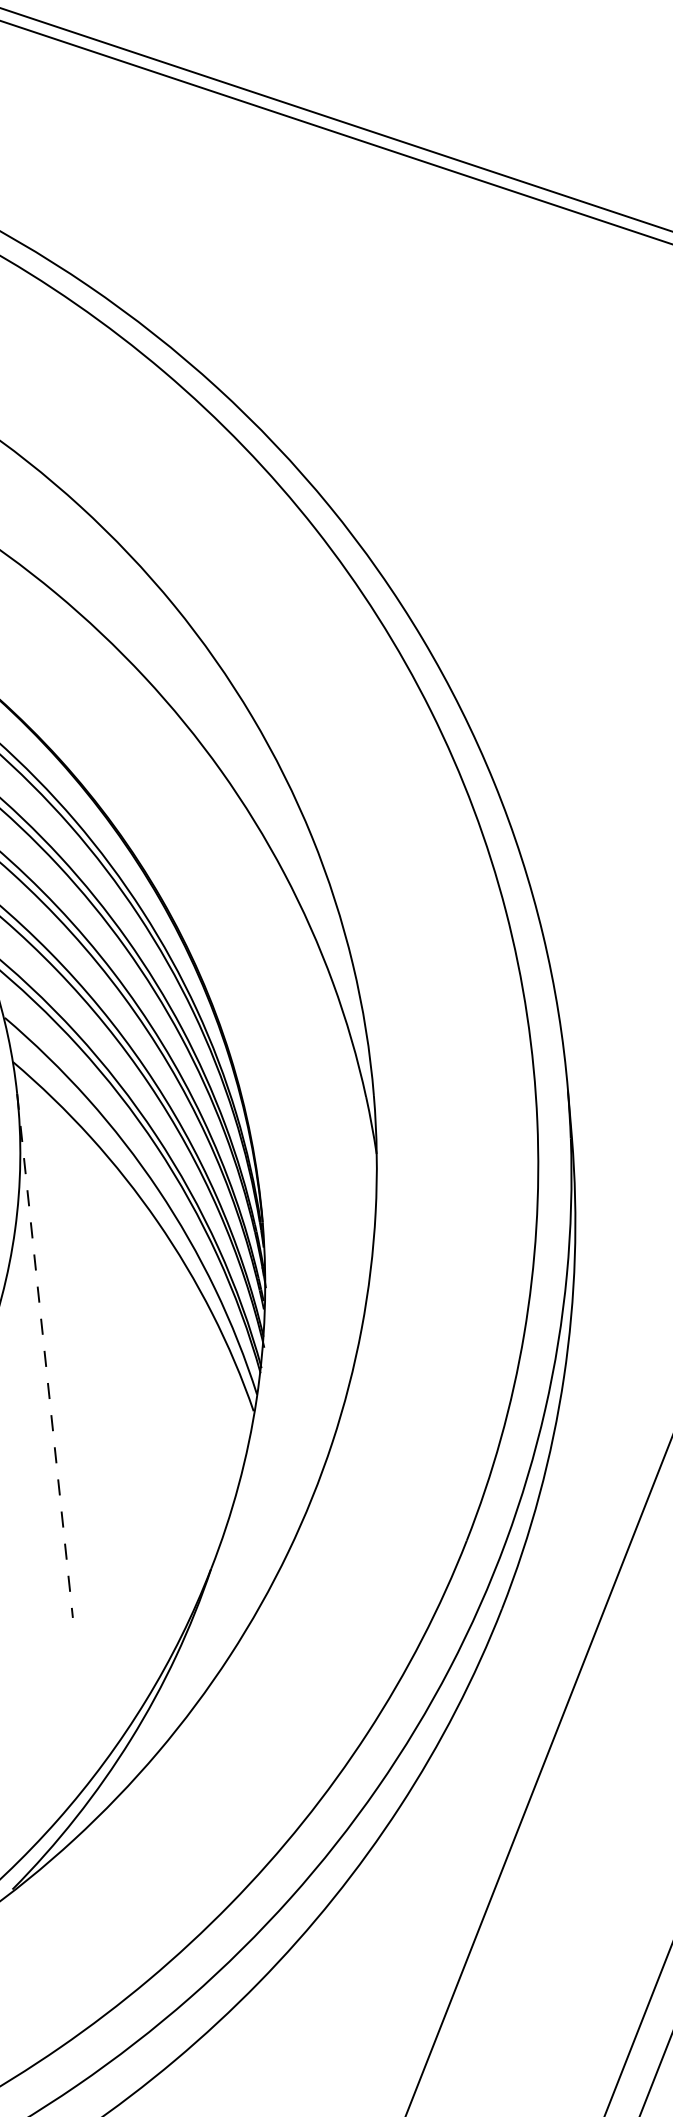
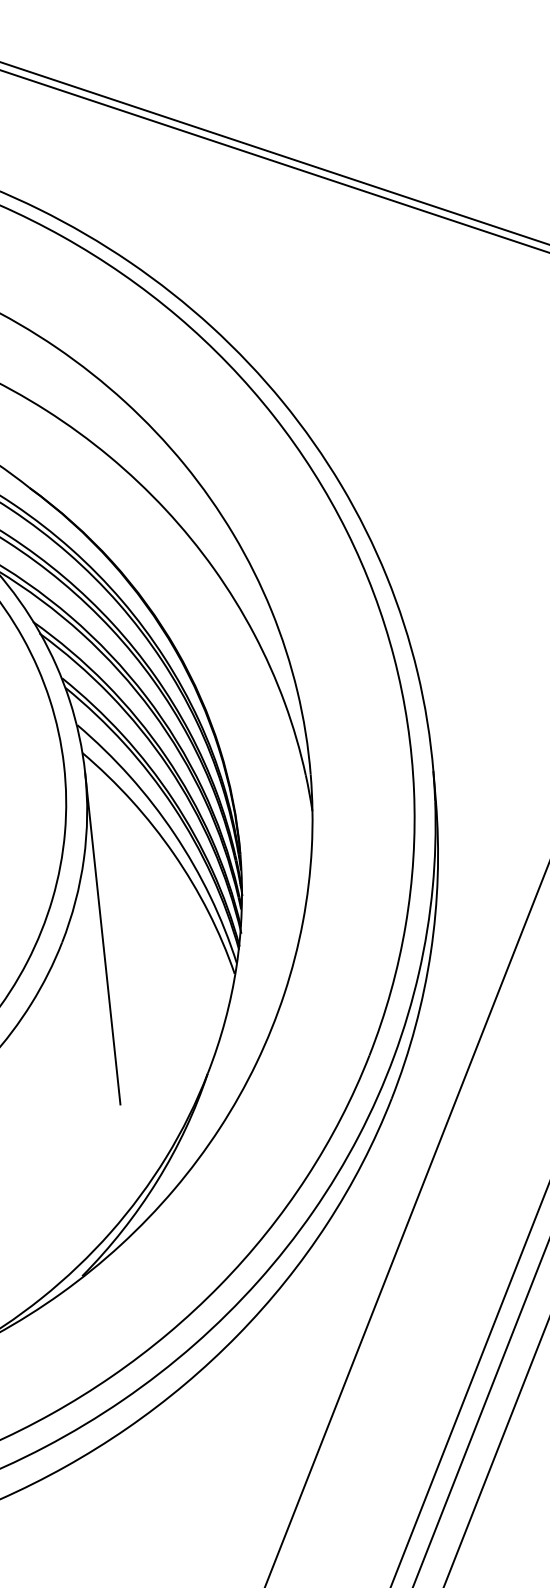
line: (44, 1355) -> (102, 938), dashed -> solid

